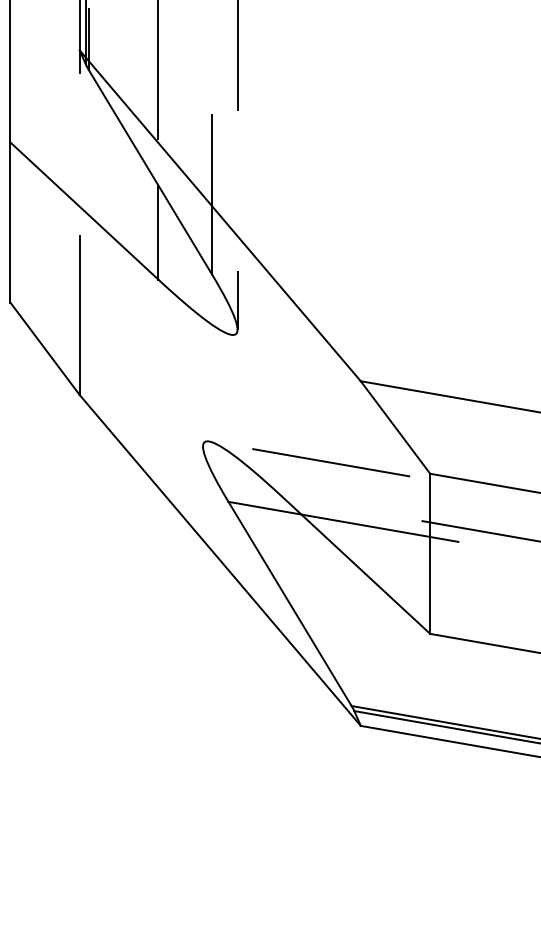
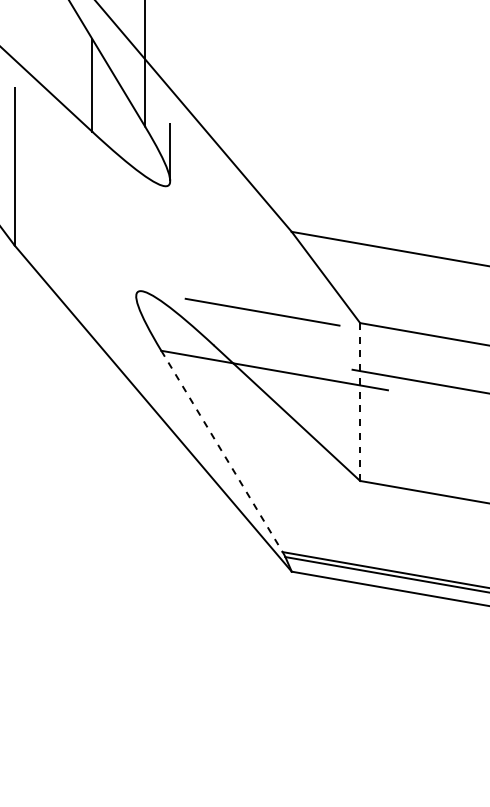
line: (430, 553) -> (360, 401), solid -> dashed
line: (290, 604) -> (222, 451), solid -> dashed

